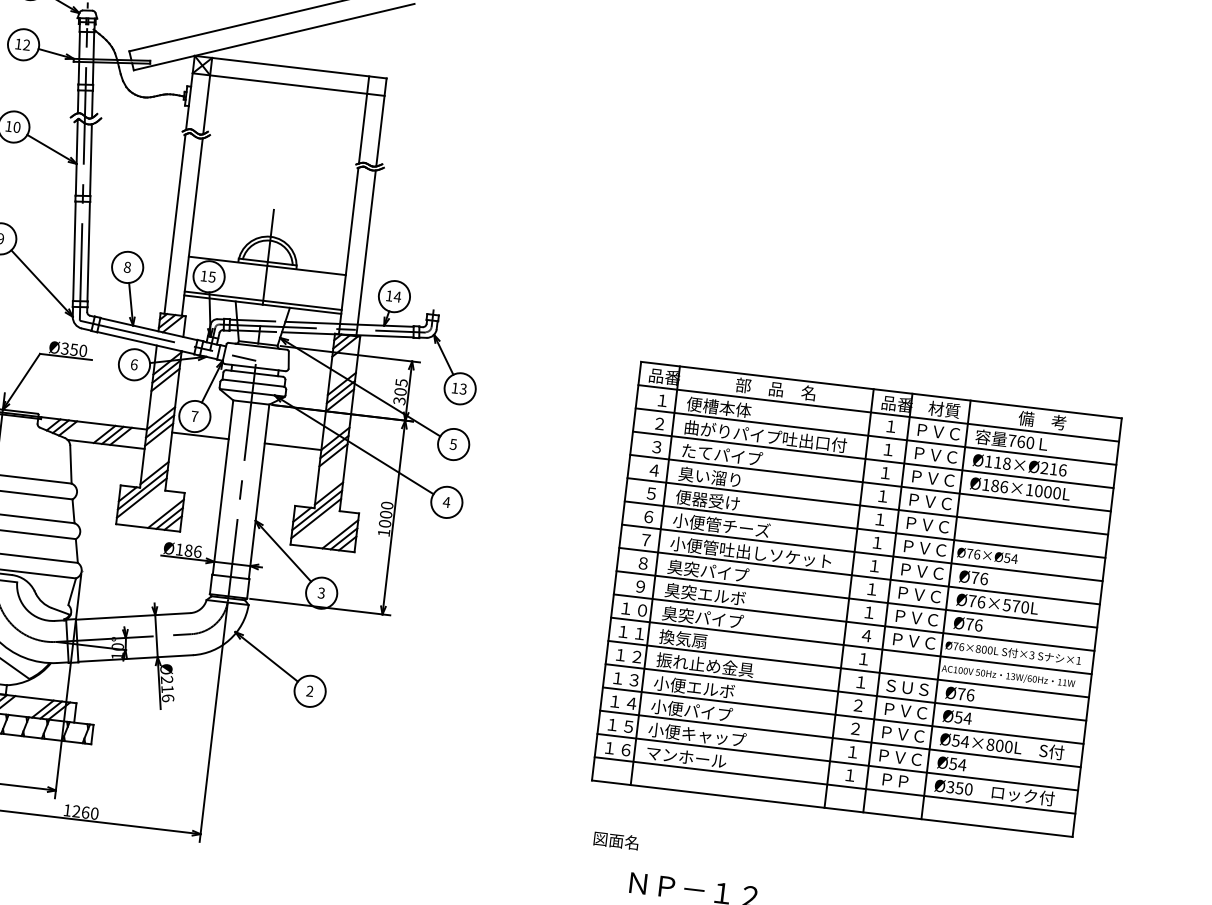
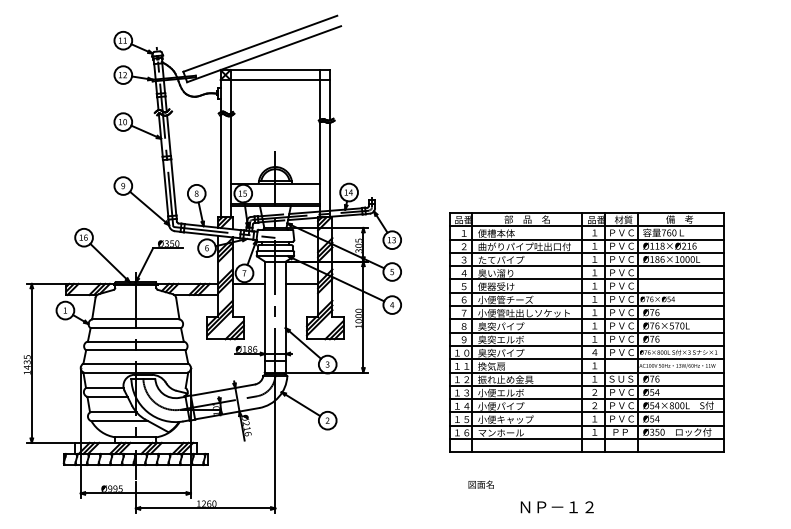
part: (856, 599) -> (586, 332), moved
text: (615, 840) -> (480, 484), moved

